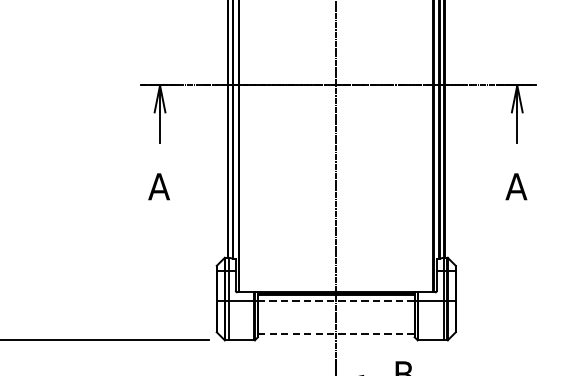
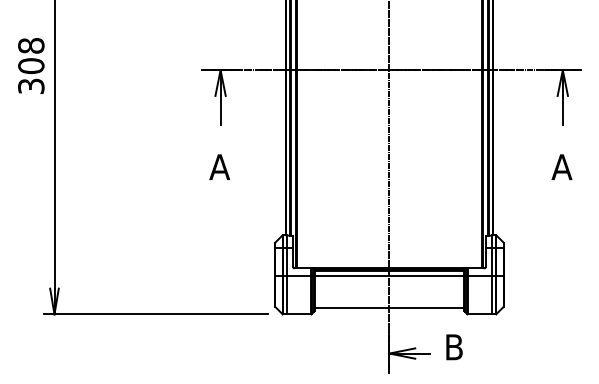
line: (336, 300) -> (389, 276), dashed -> solid
line: (336, 334) -> (389, 308), dashed -> solid

